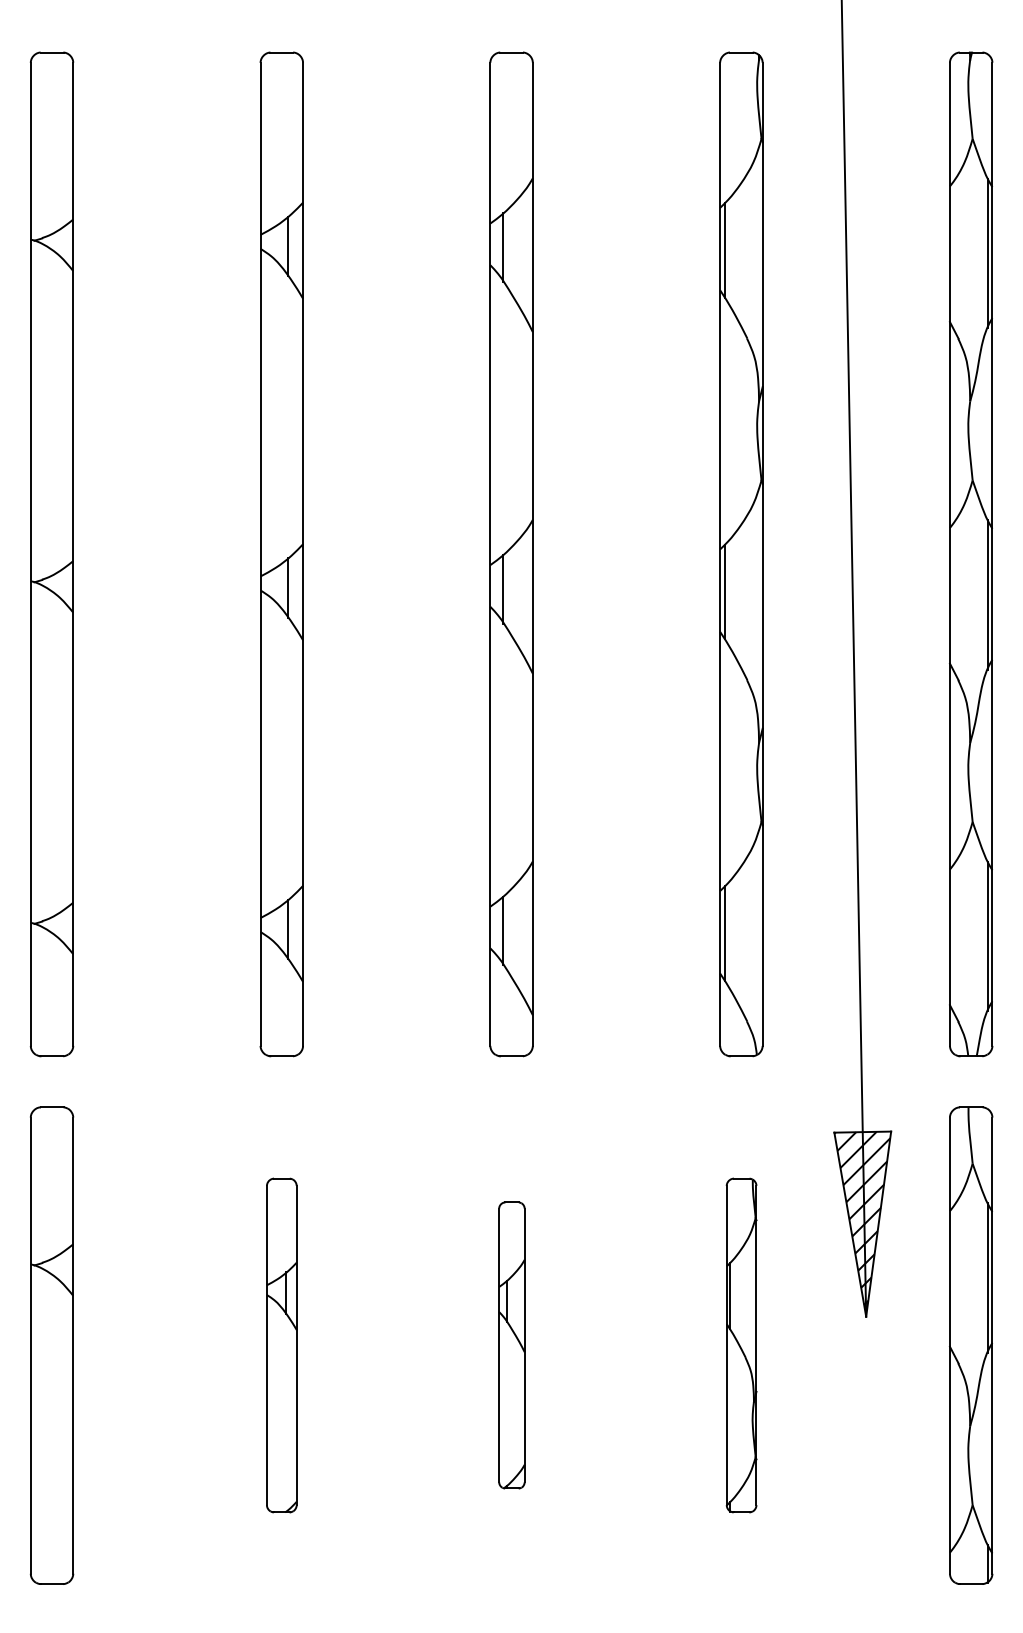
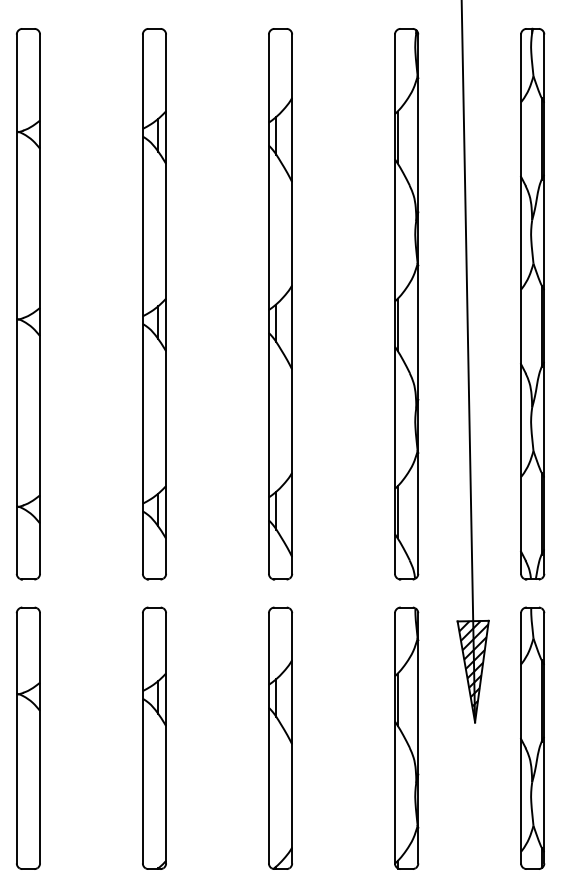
part: (281, 1344) -> (154, 737), size x1.43
part: (511, 1344) -> (280, 737), size x1.67
part: (741, 1344) -> (406, 737), size x1.43

